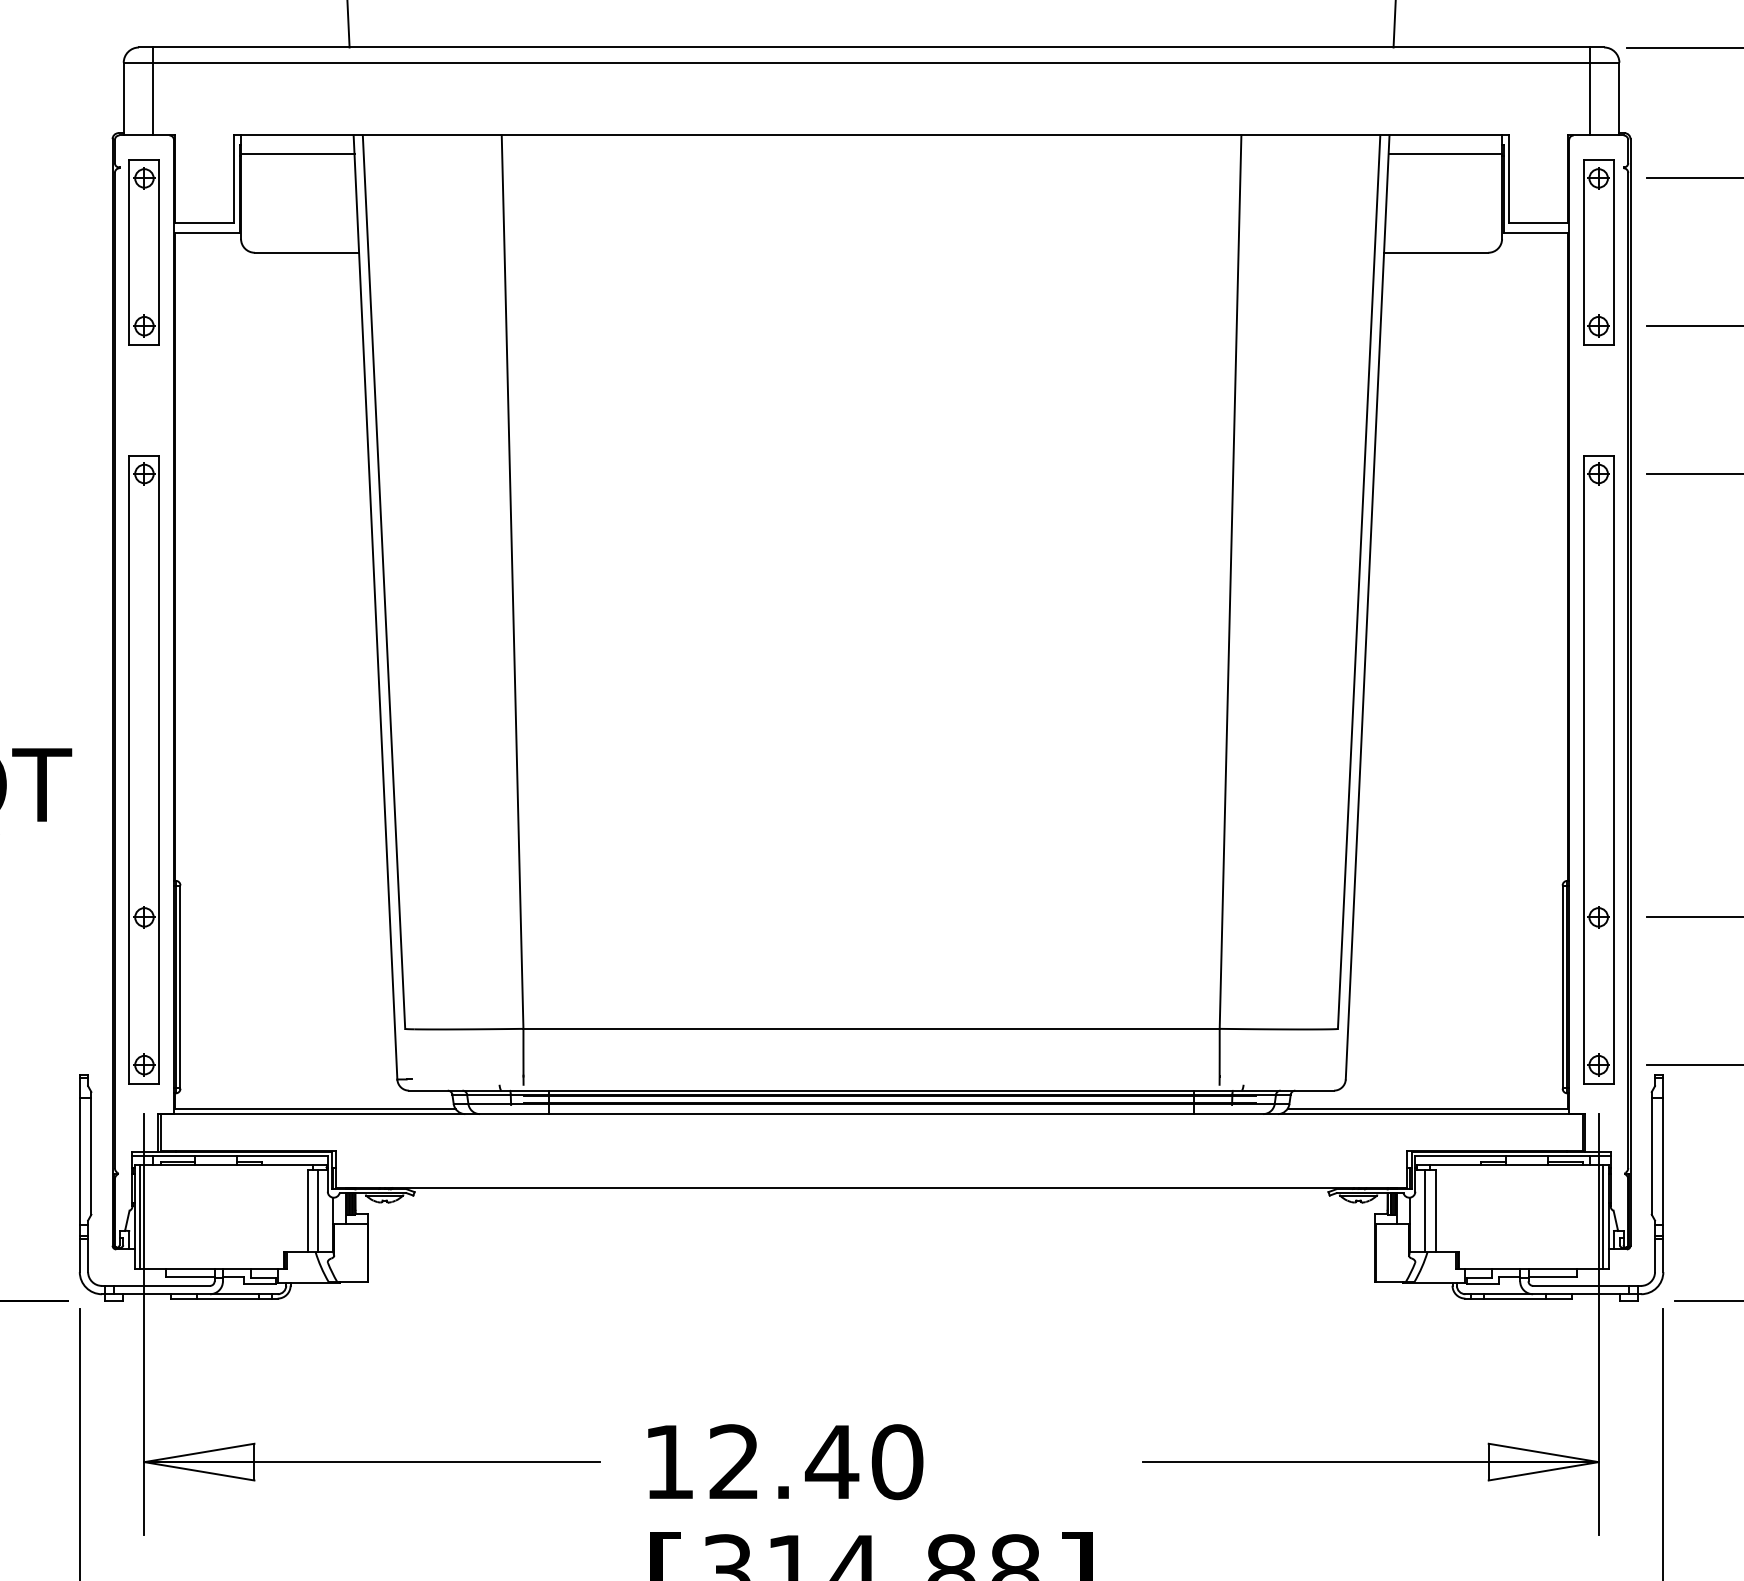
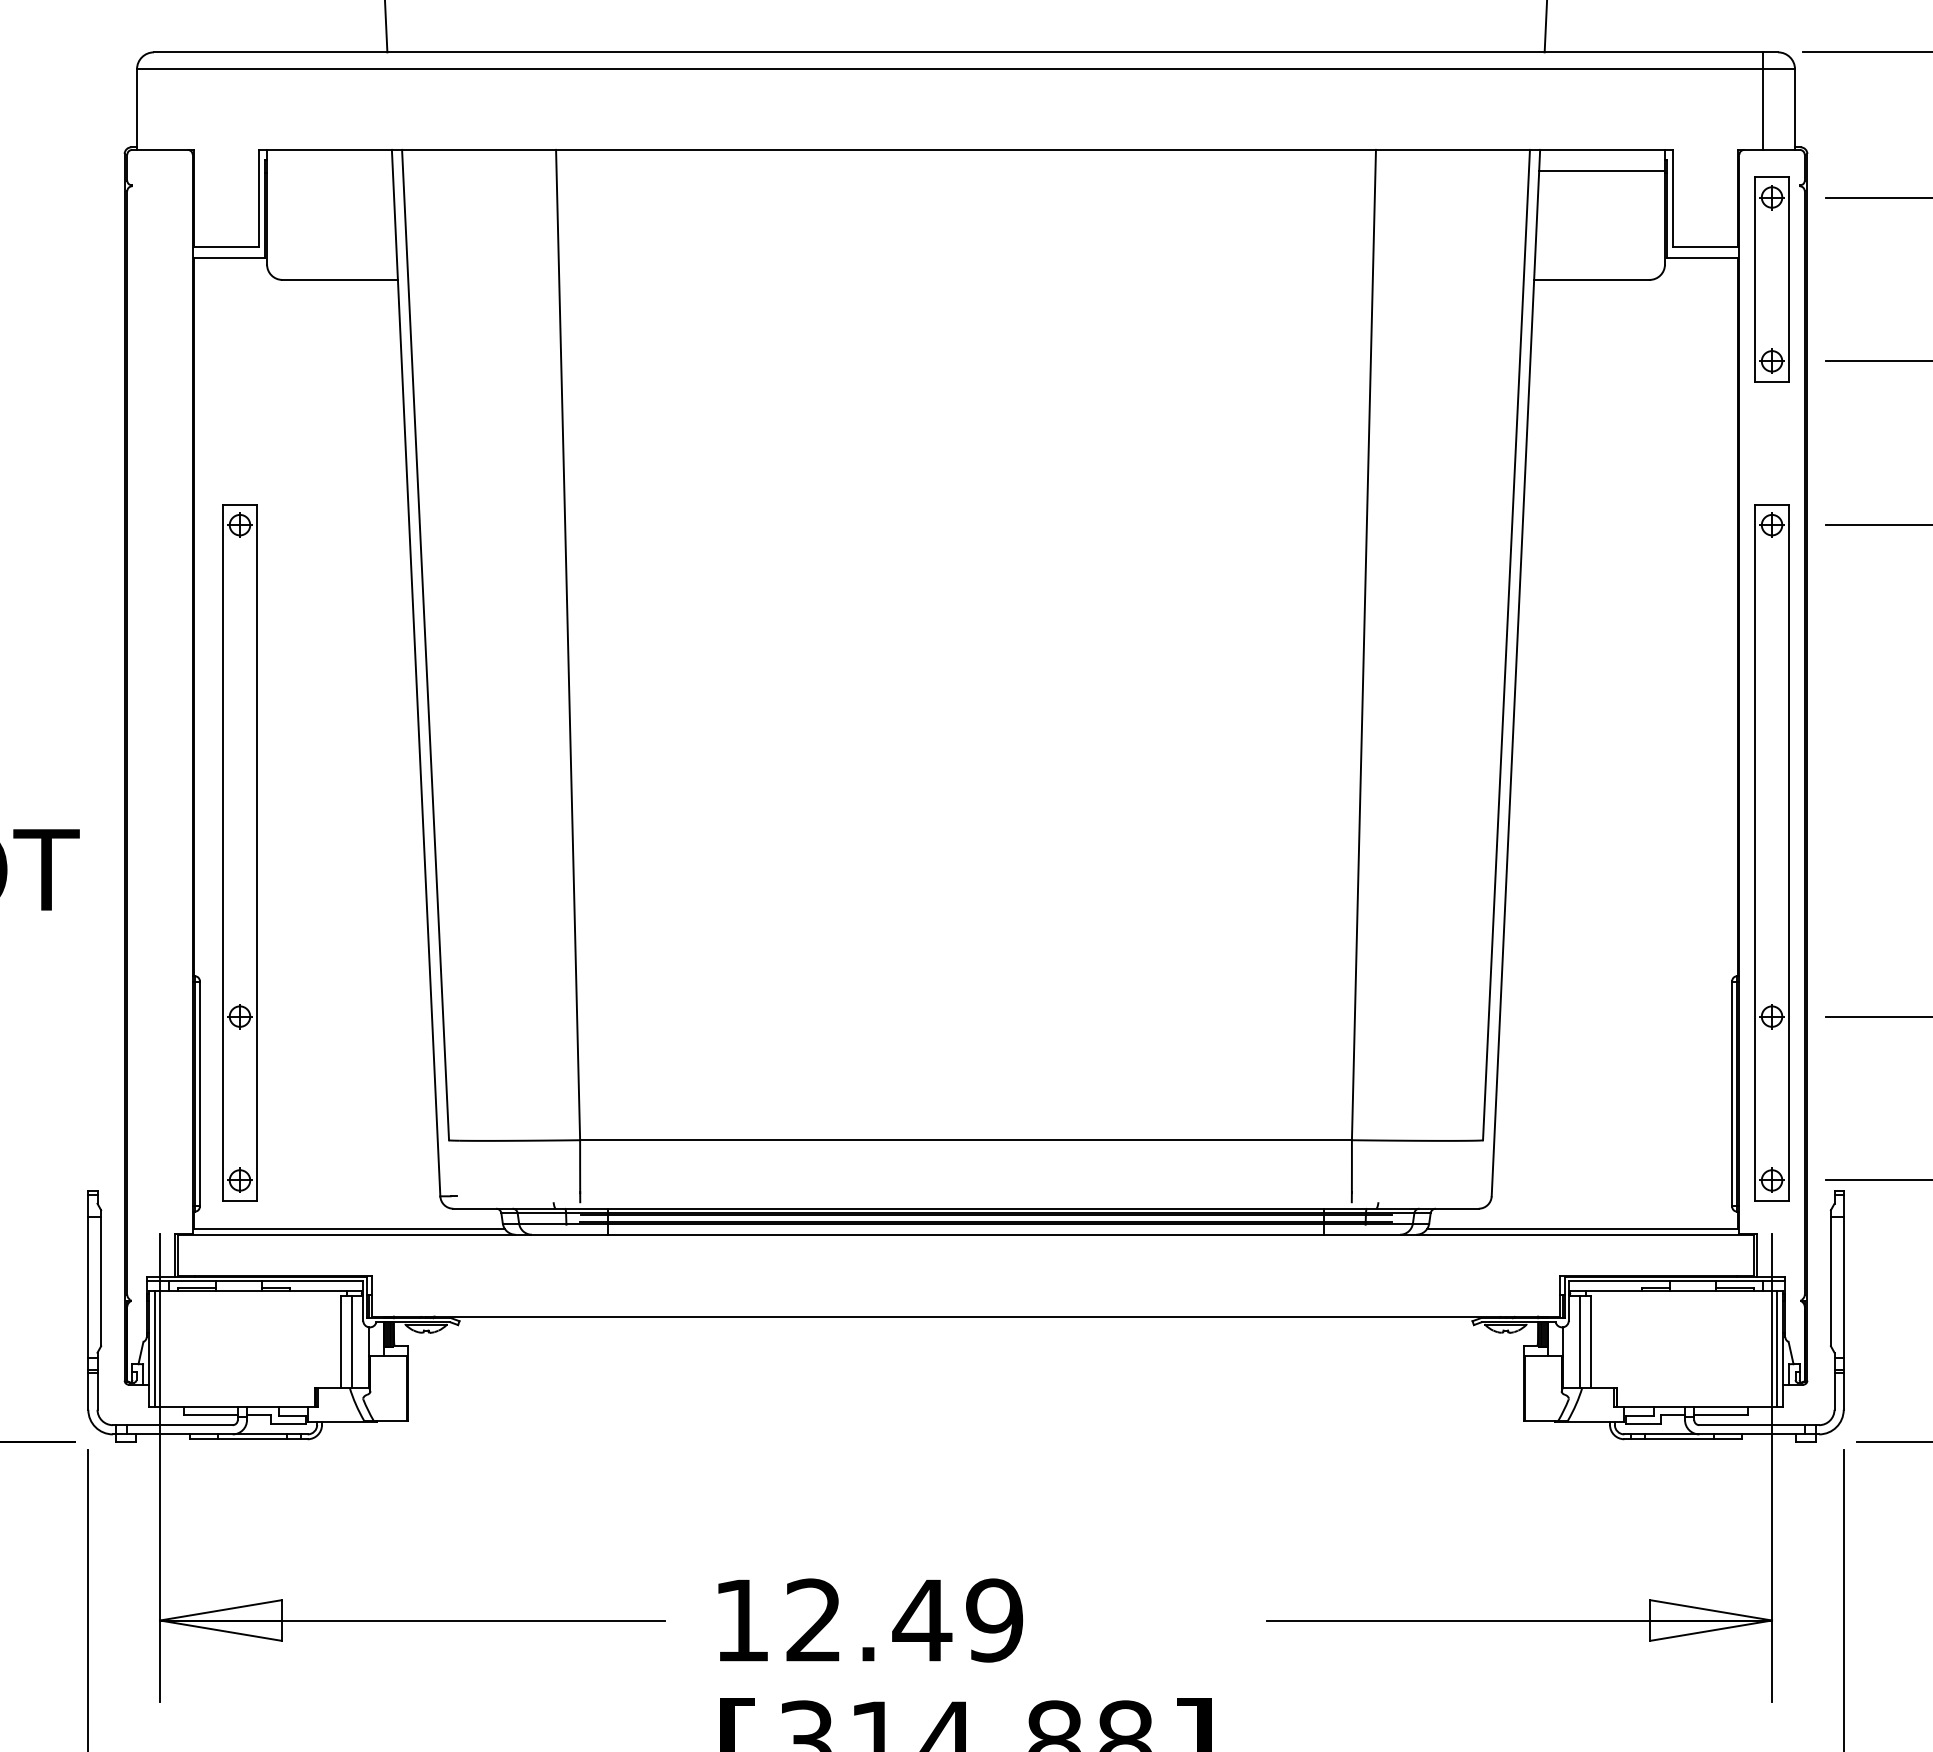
line: (153, 90) -> (169, 100), removed
line: (297, 154) -> (329, 170), removed
part: (144, 252) -> (159, 279), removed
part: (144, 769) -> (239, 852), moved
text: (897, 1462) -> (994, 1620), 12.40 -> 12.49

